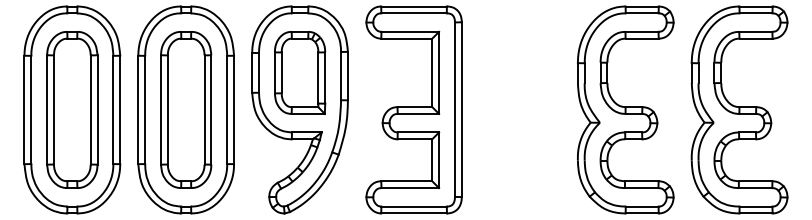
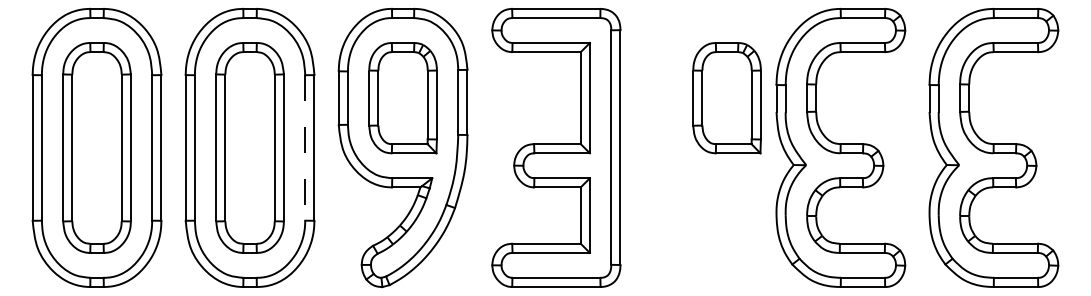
part: (540, 73) -> (726, 98), added
line: (227, 109) -> (305, 147), solid -> dashed

